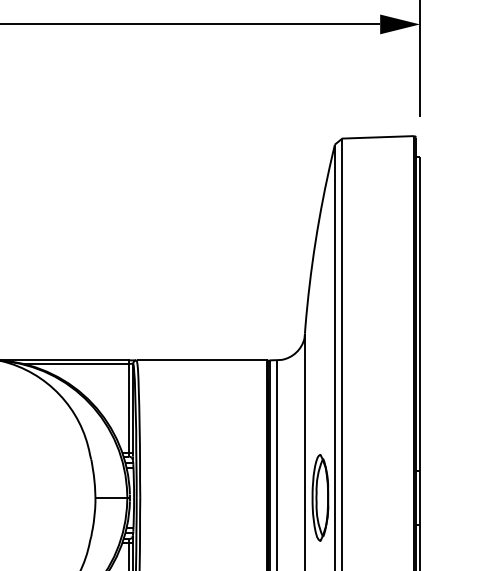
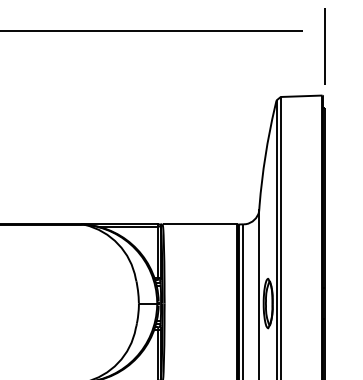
fill: (399, 24) -> (313, 31), removed

